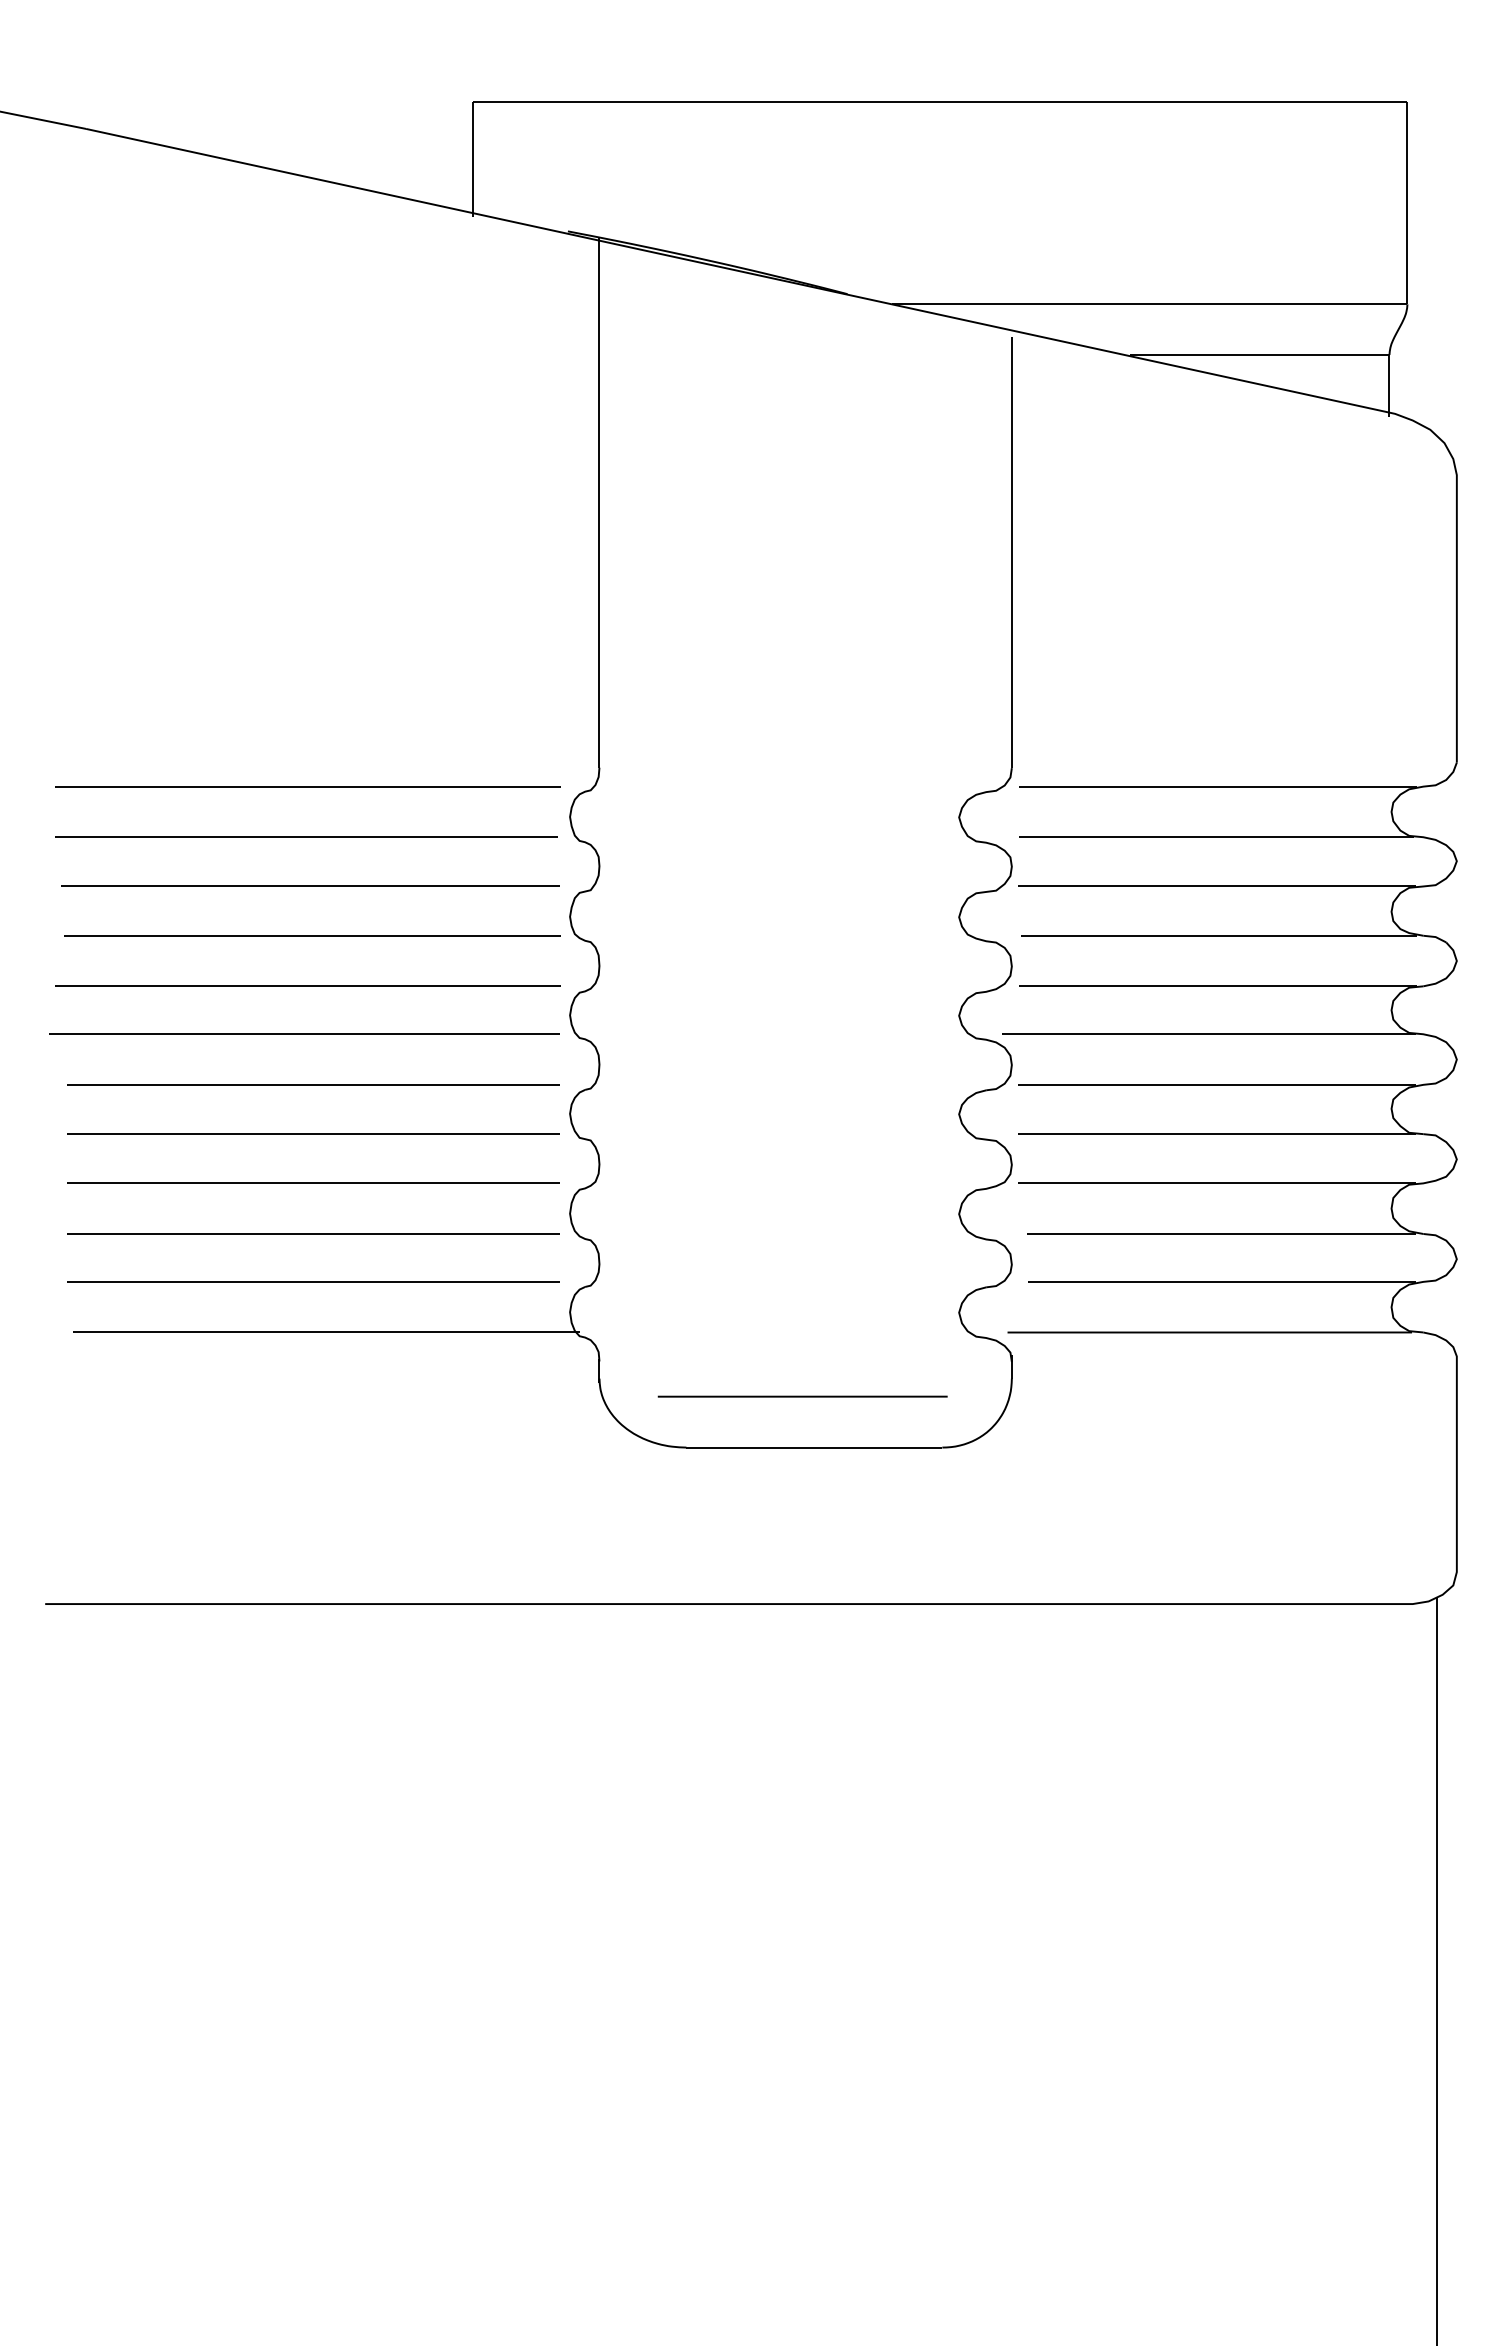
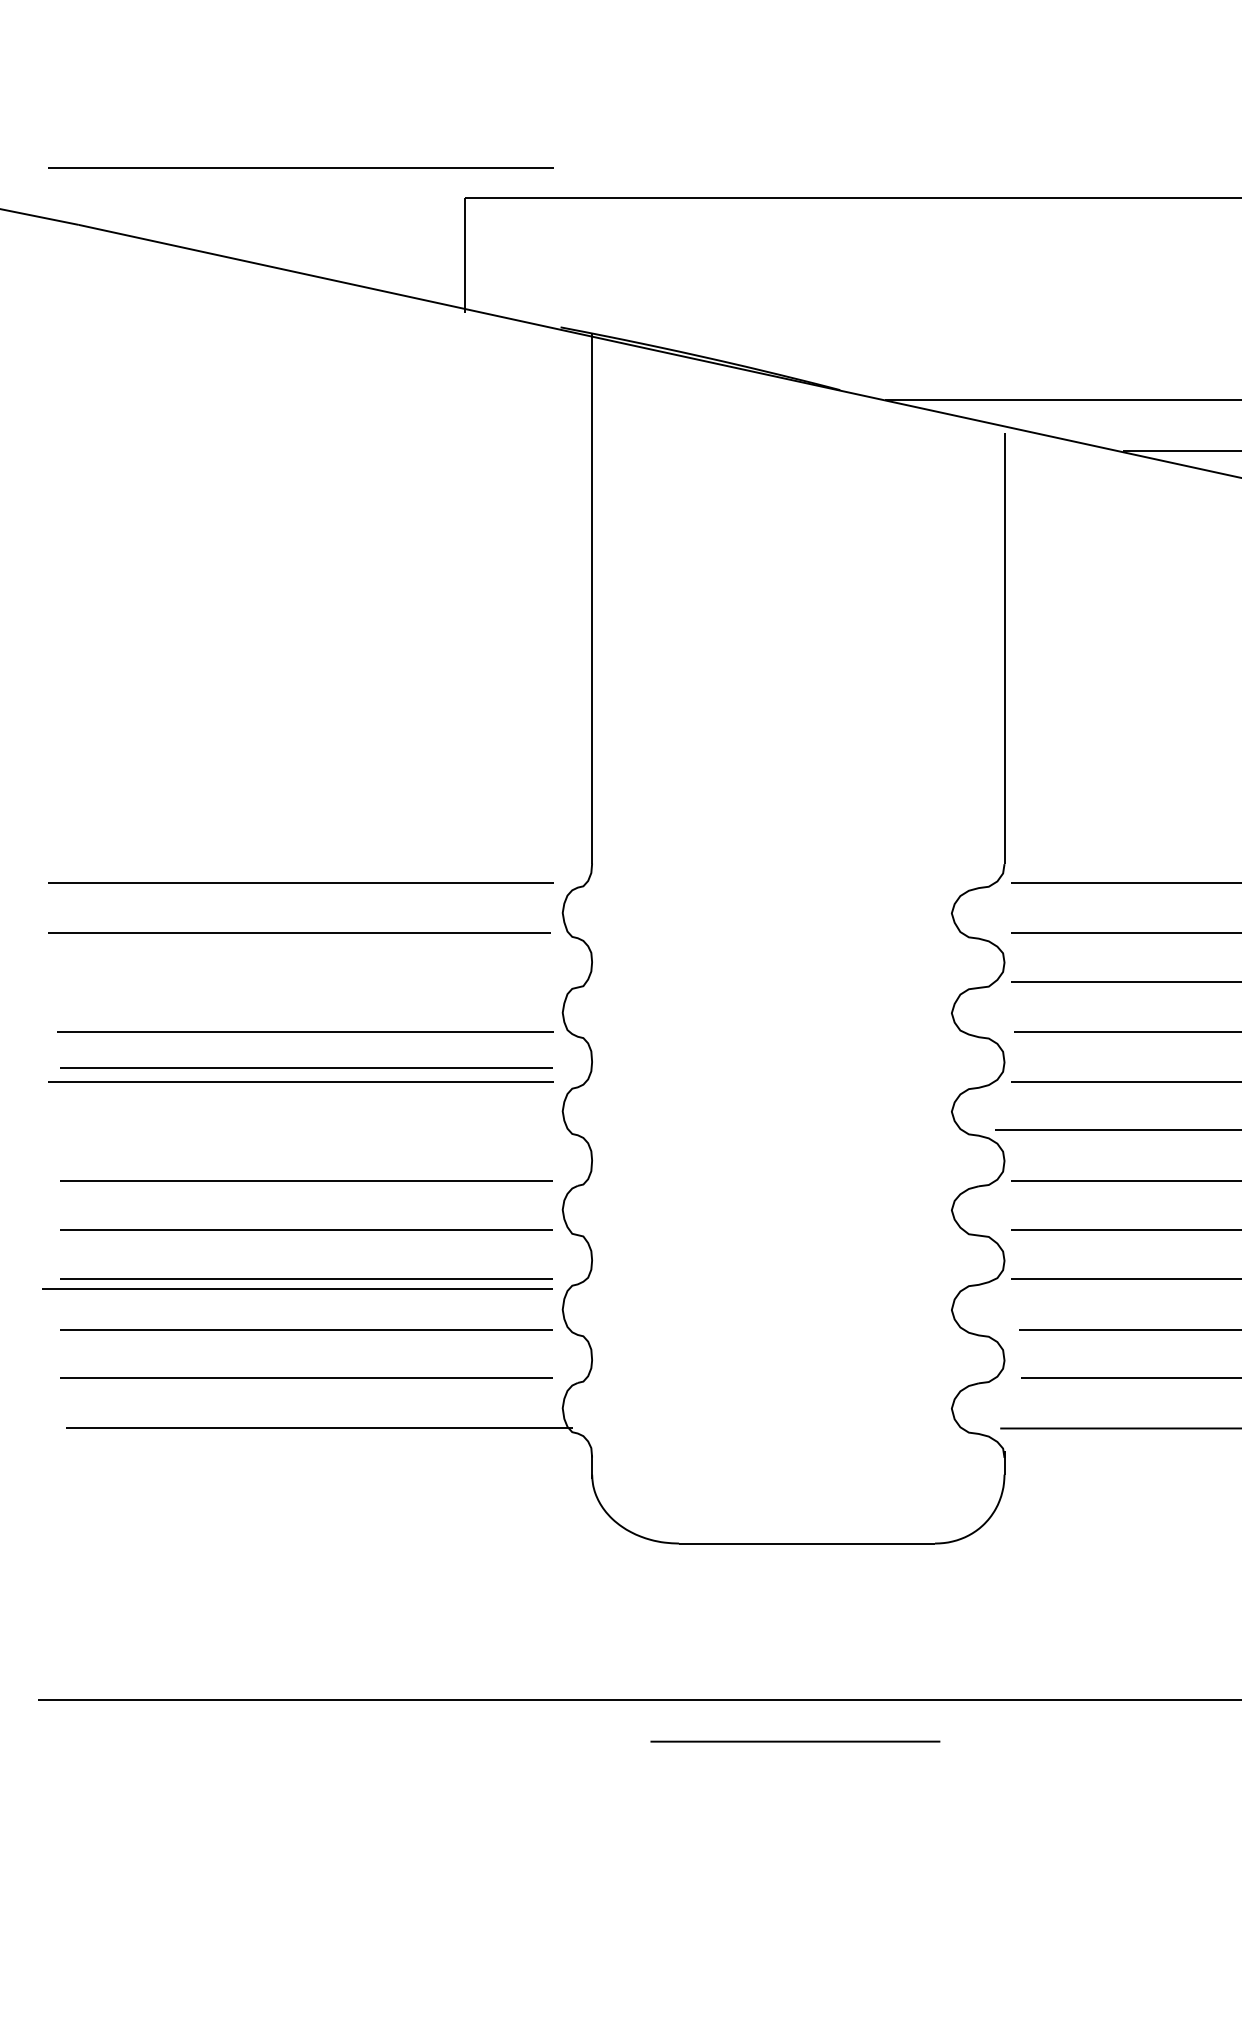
line: (307, 71) -> (300, 167), added
line: (310, 885) -> (303, 981), removed
line: (313, 971) -> (306, 1067), added
line: (304, 1033) -> (297, 1288), moved
line: (802, 1396) -> (795, 1741), moved

